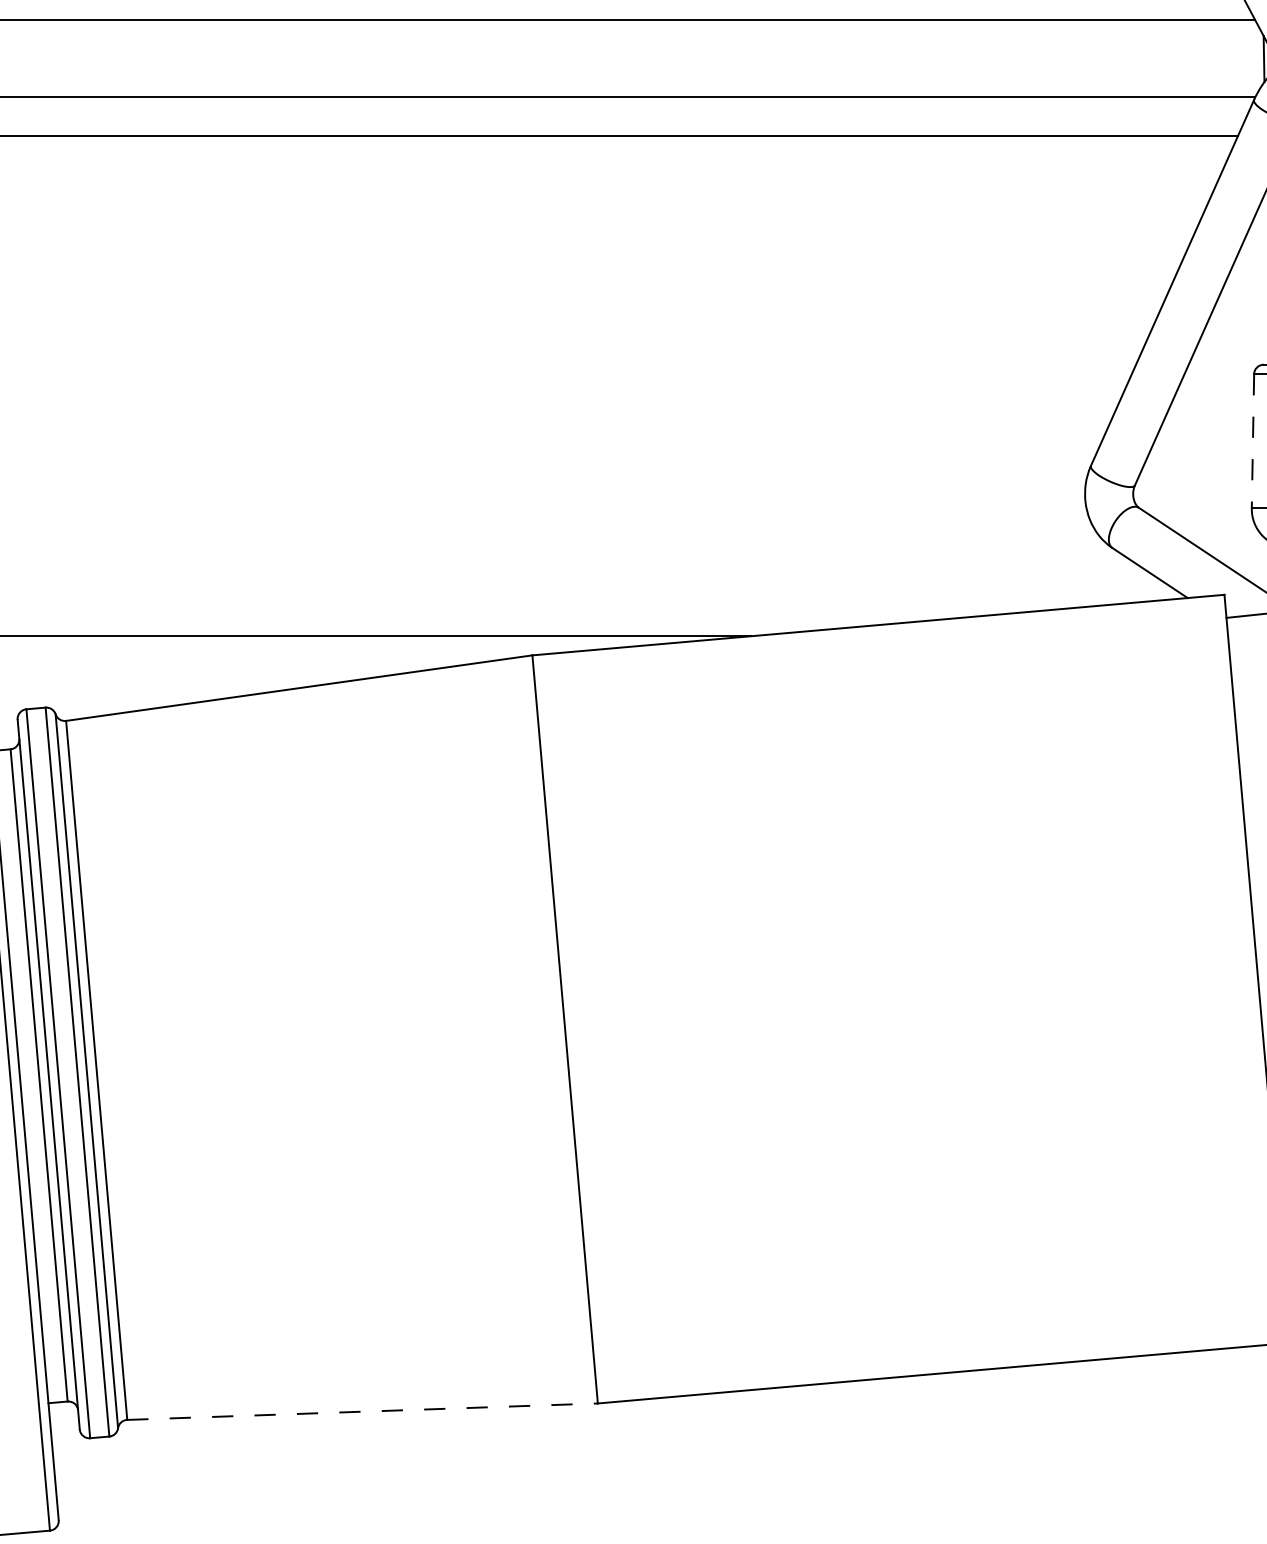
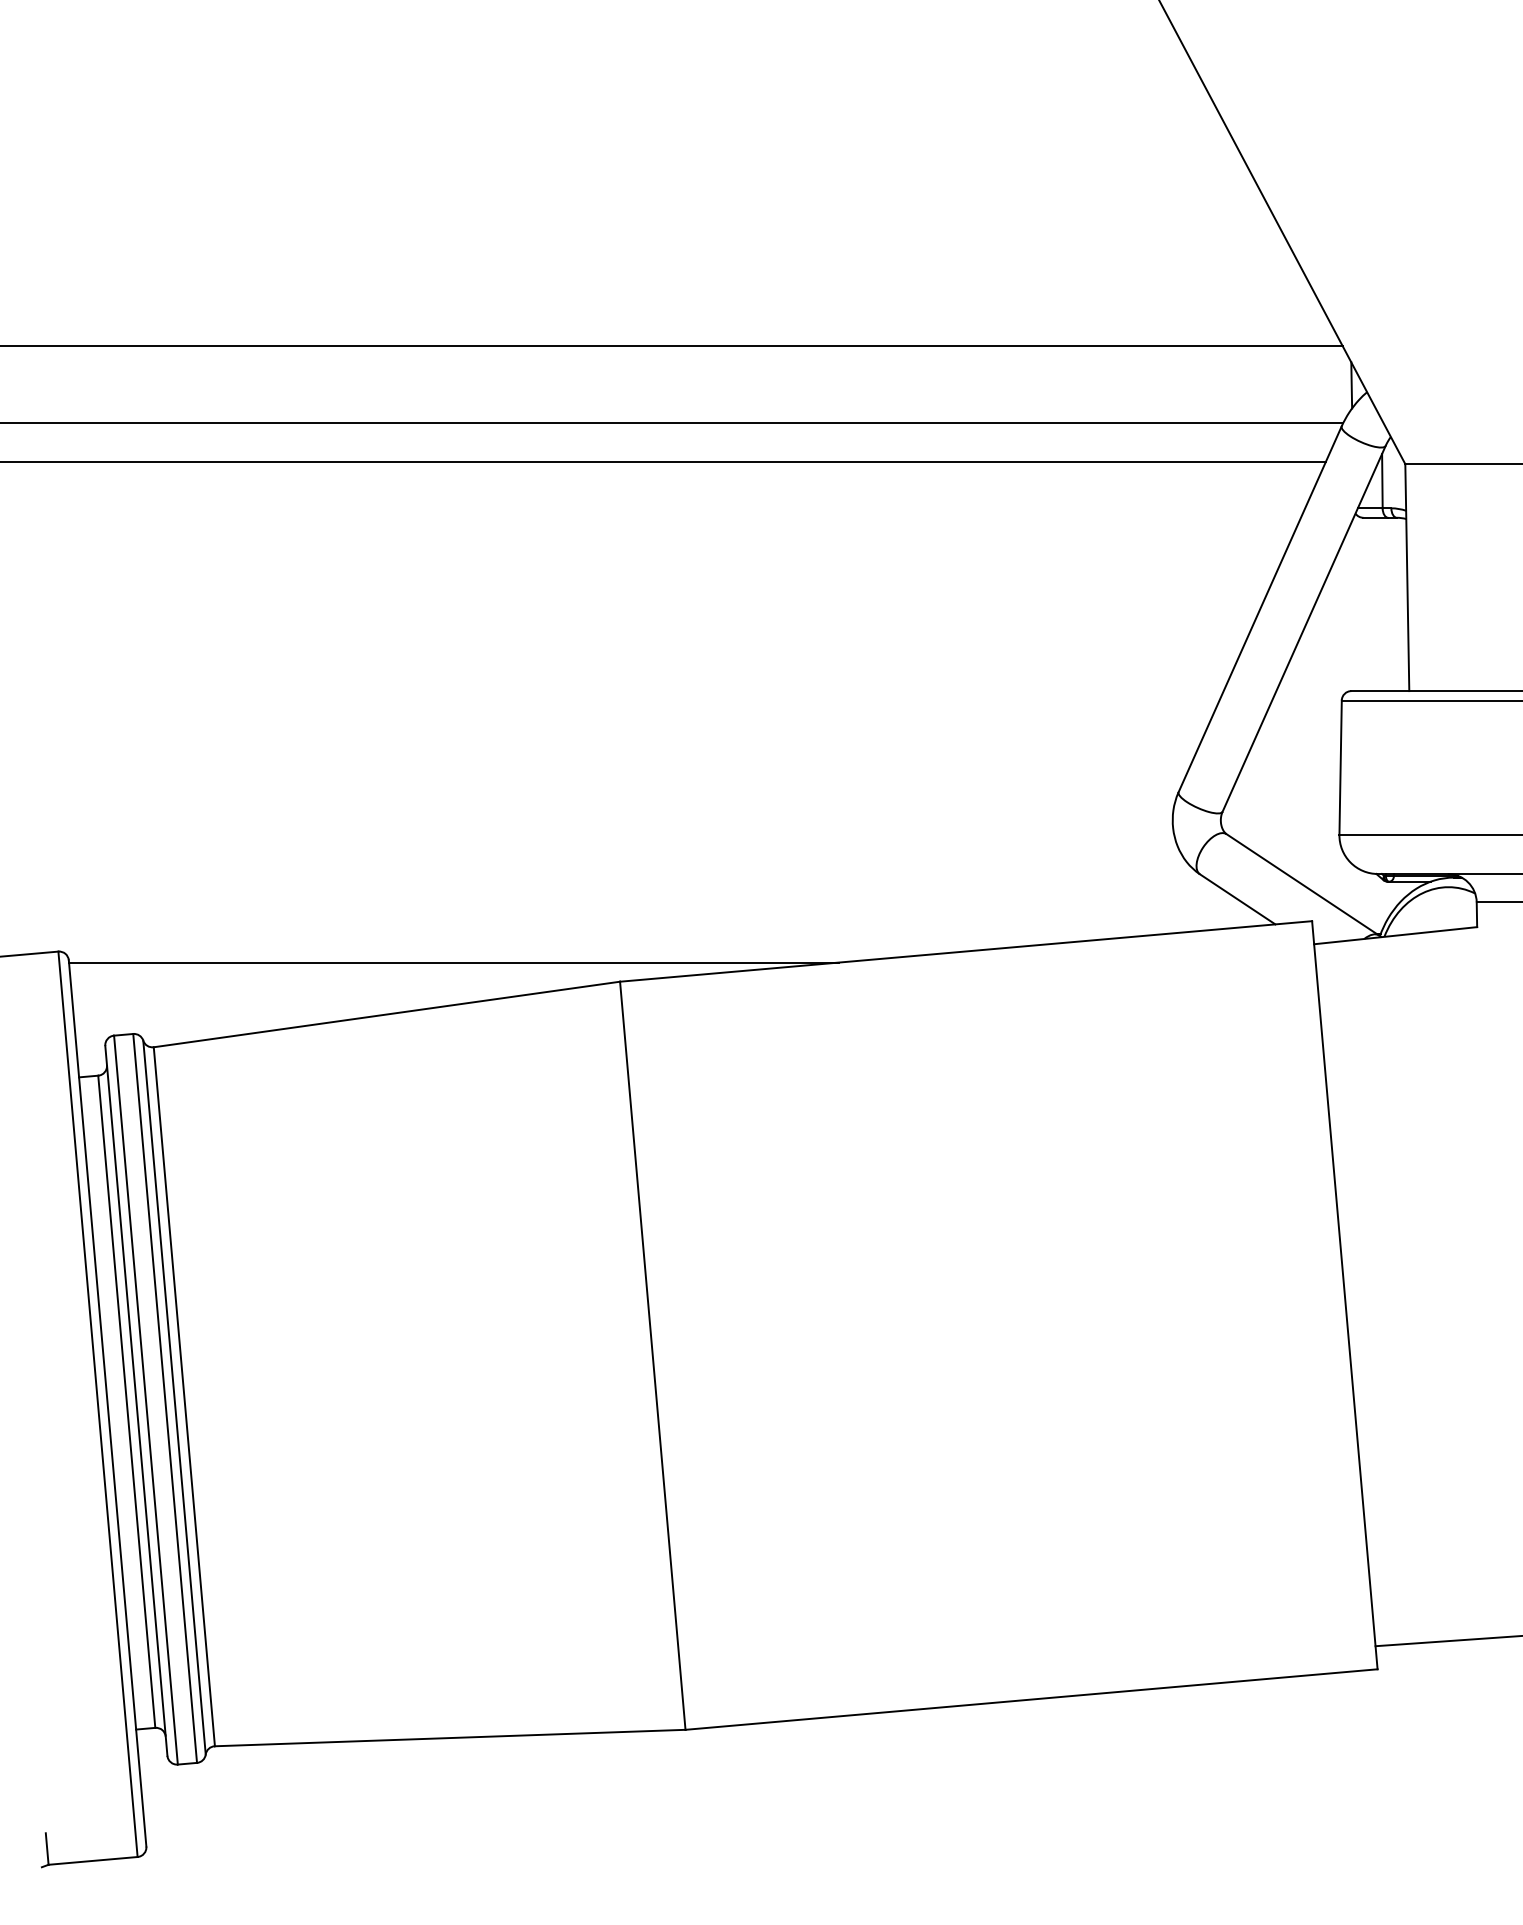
line: (1252, 442) -> (1340, 768), dashed -> solid
line: (362, 1412) -> (450, 1738), dashed -> solid

